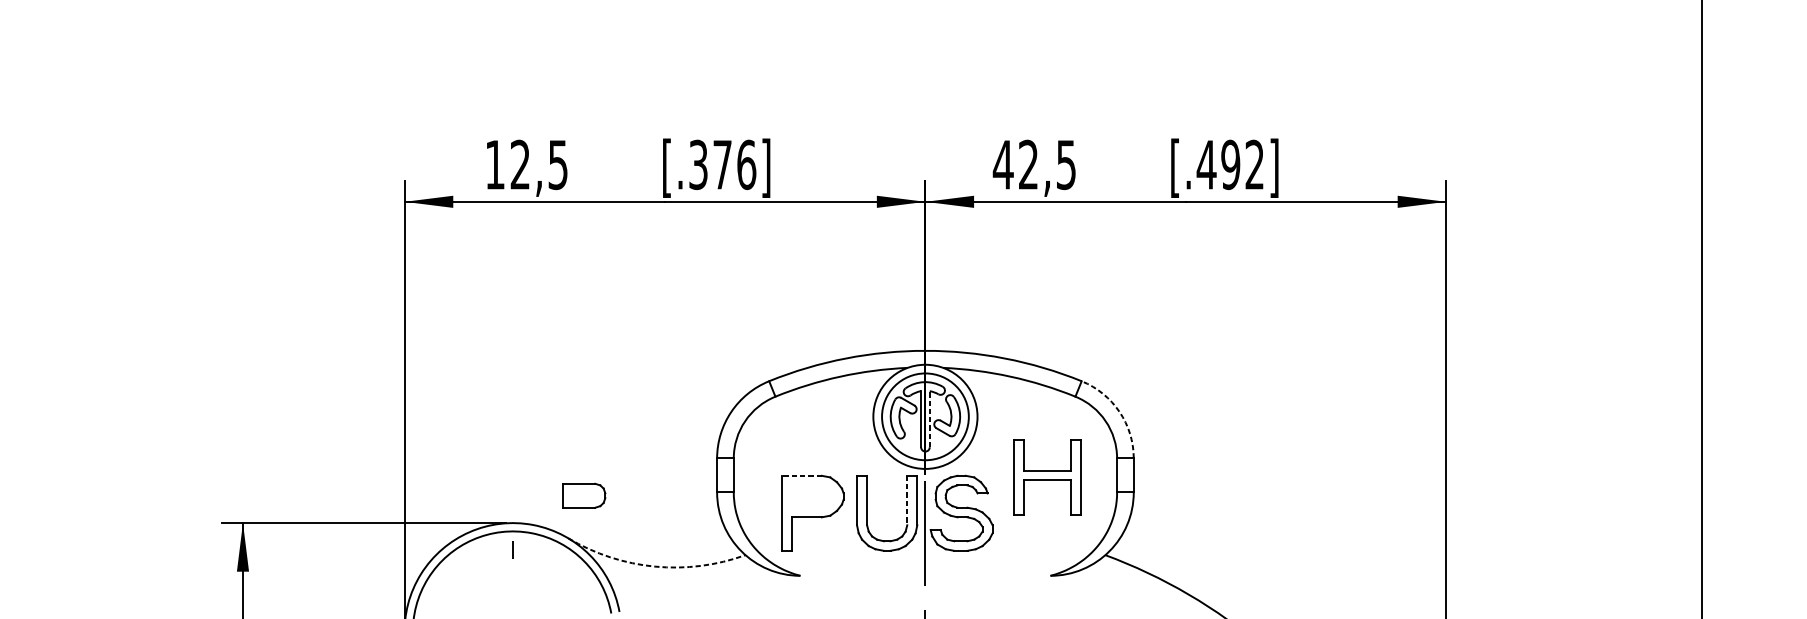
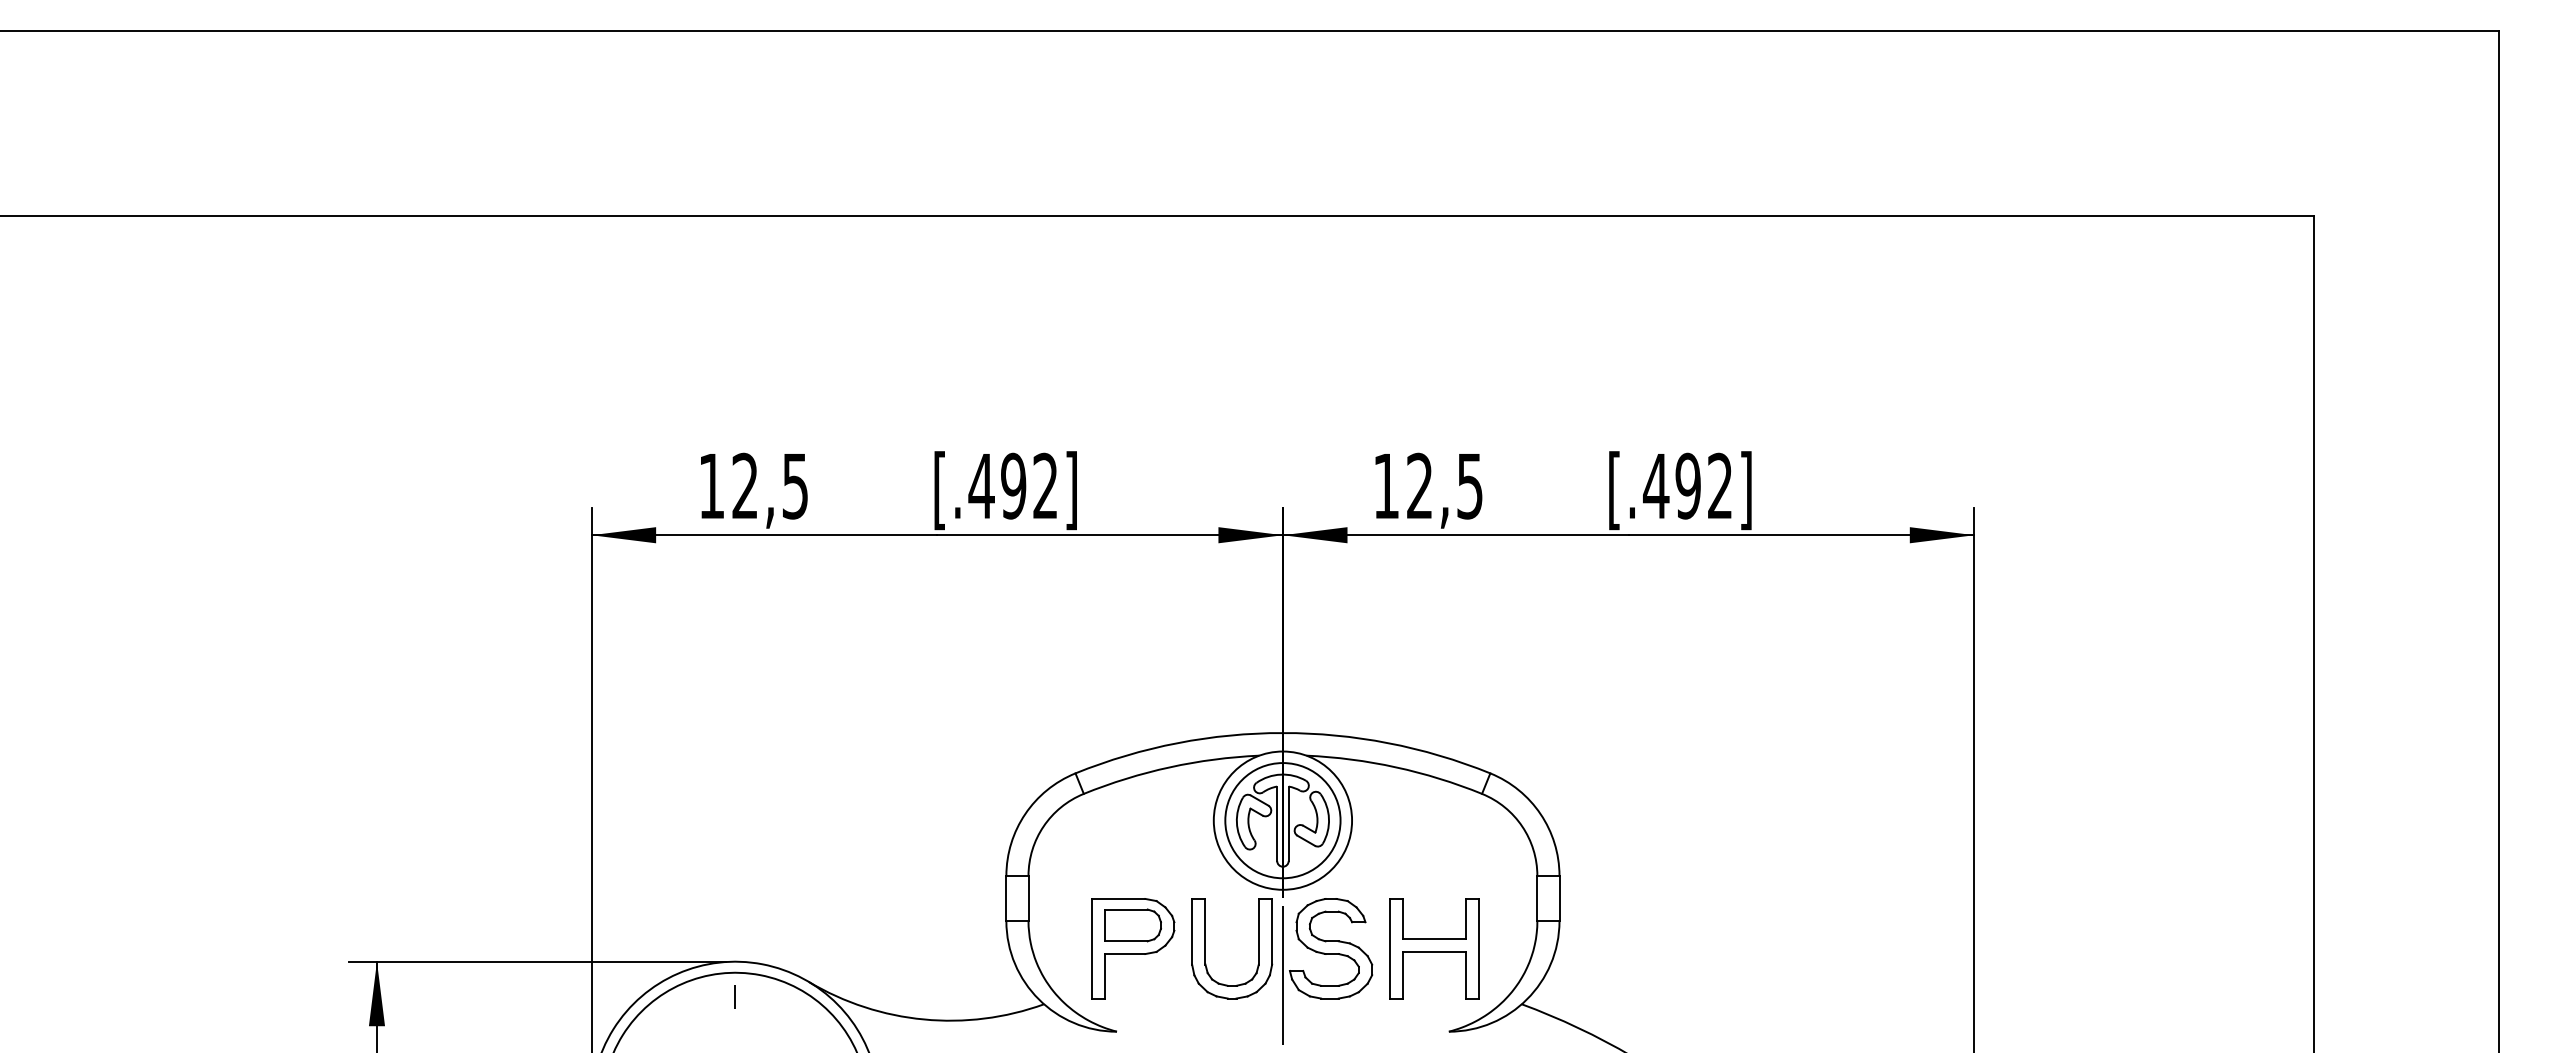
text: (722, 164) -> (1013, 485), [.376] -> [.492]
text: (1003, 165) -> (1386, 486), 42,5 -> 12,5
arc: (1119, 412) -> (1540, 814), dashed -> solid
line: (929, 418) -> (1288, 823), dashed -> solid
line: (801, 475) -> (1118, 898), dashed -> solid
part: (1047, 477) -> (1434, 948), moved
part: (583, 495) -> (1132, 925), moved
line: (907, 500) -> (1258, 931), dashed -> solid
arc: (655, 566) -> (924, 1019), dashed -> solid

